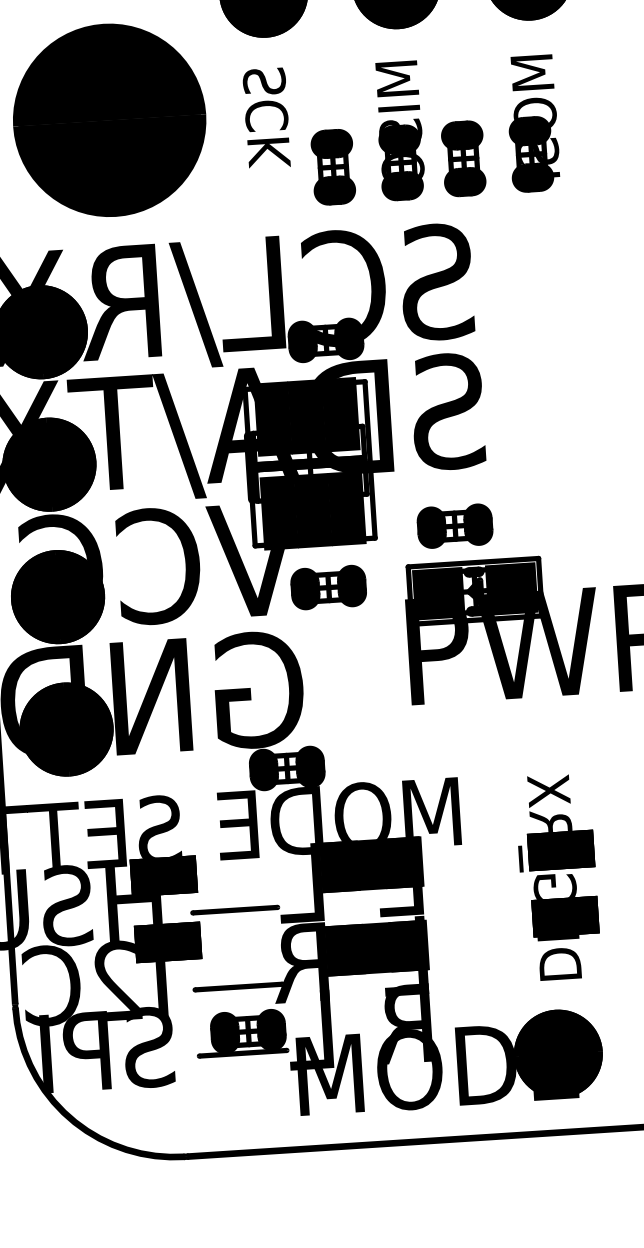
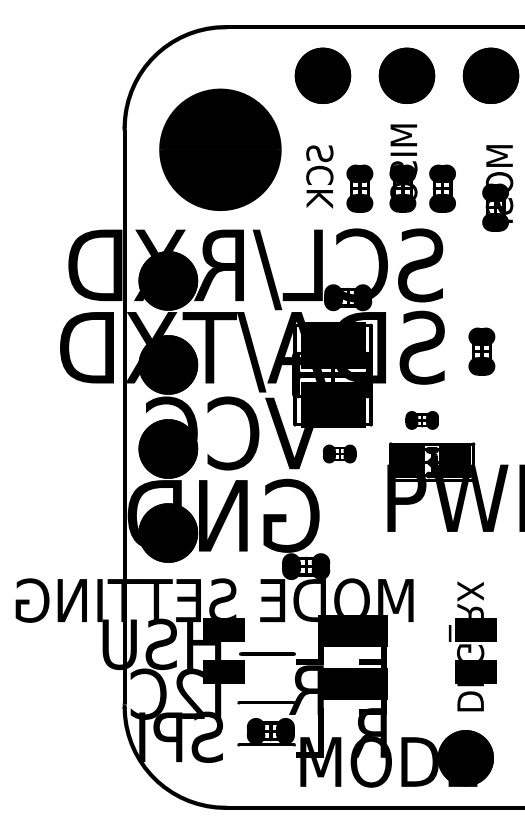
text: (266, 117) -> (319, 176), moved
text: (532, 124) -> (497, 188), moved
part: (541, 411) -> (481, 351), added
part: (455, 526) -> (422, 420), size x0.7
part: (328, 586) -> (339, 453), size x0.7

